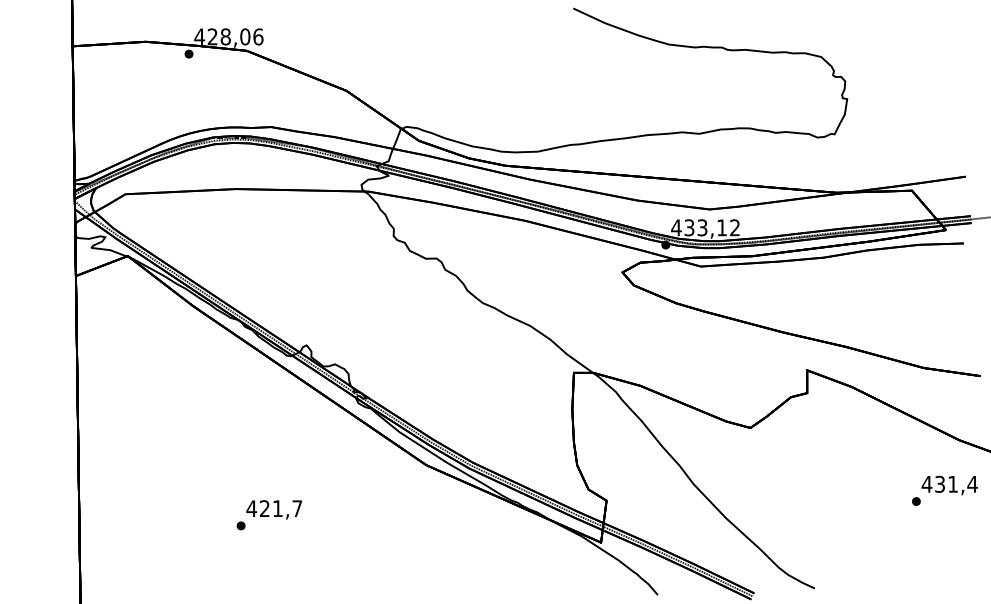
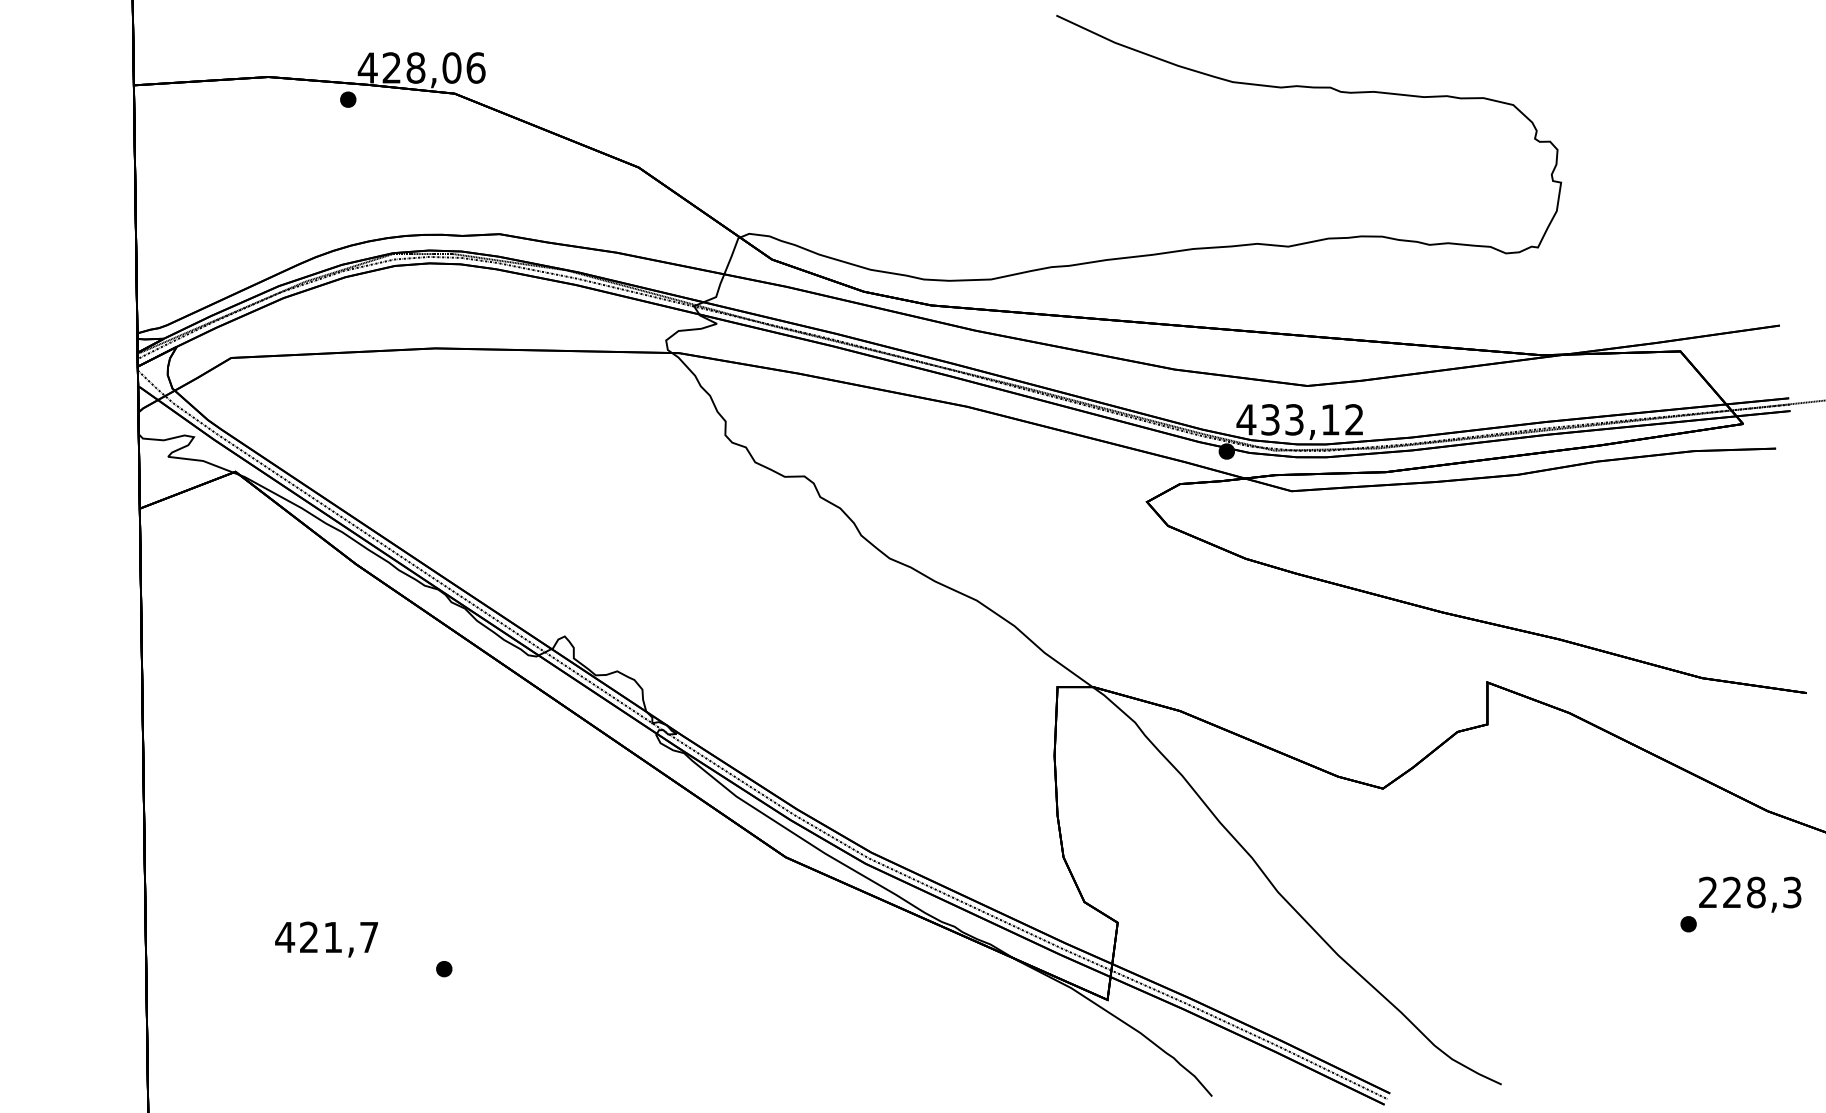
text: (949, 483) -> (1749, 890), 431,4 -> 228,3
text: (274, 509) -> (326, 938), moved

